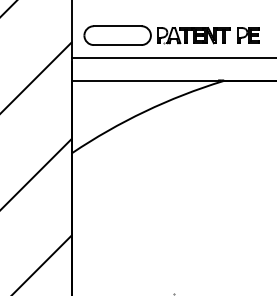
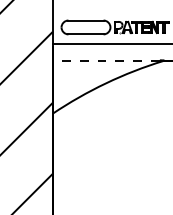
line: (145, 80) -> (106, 60), solid -> dashed

